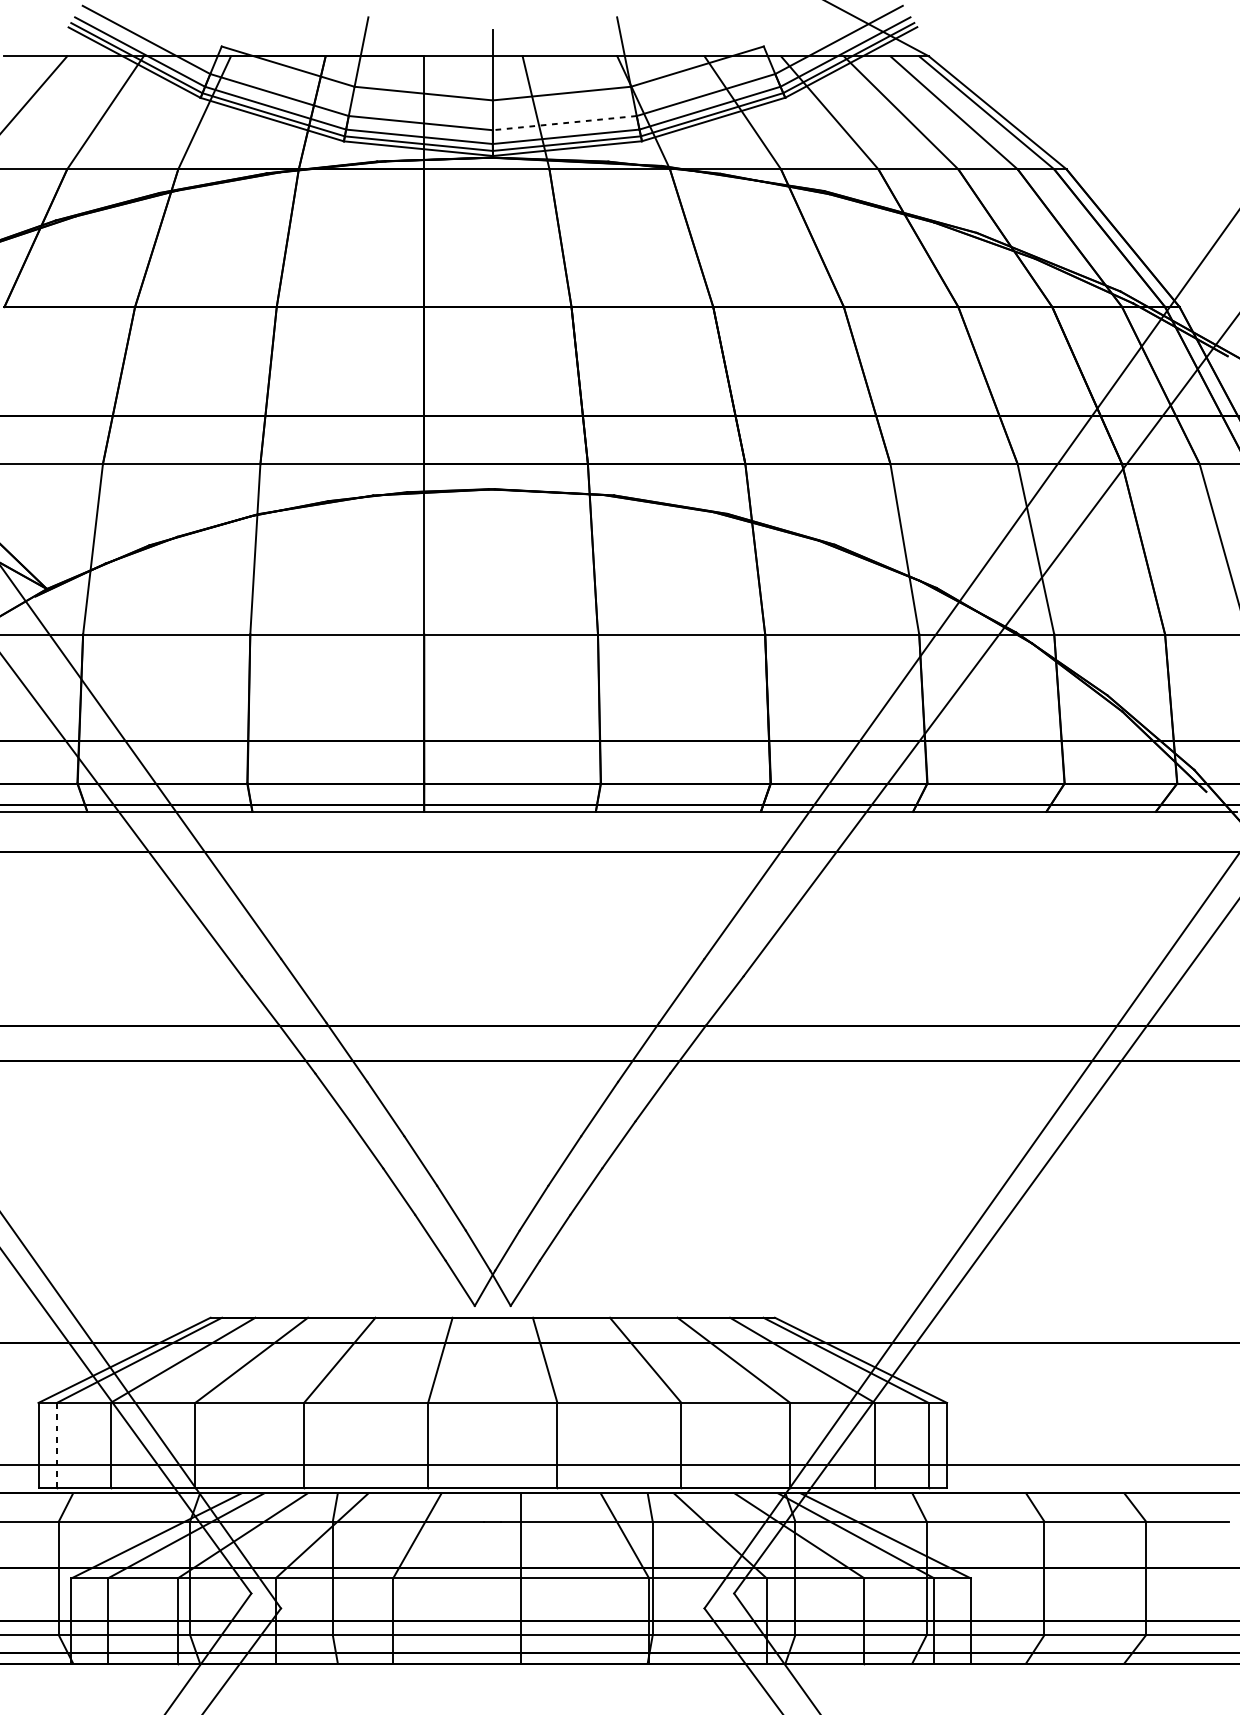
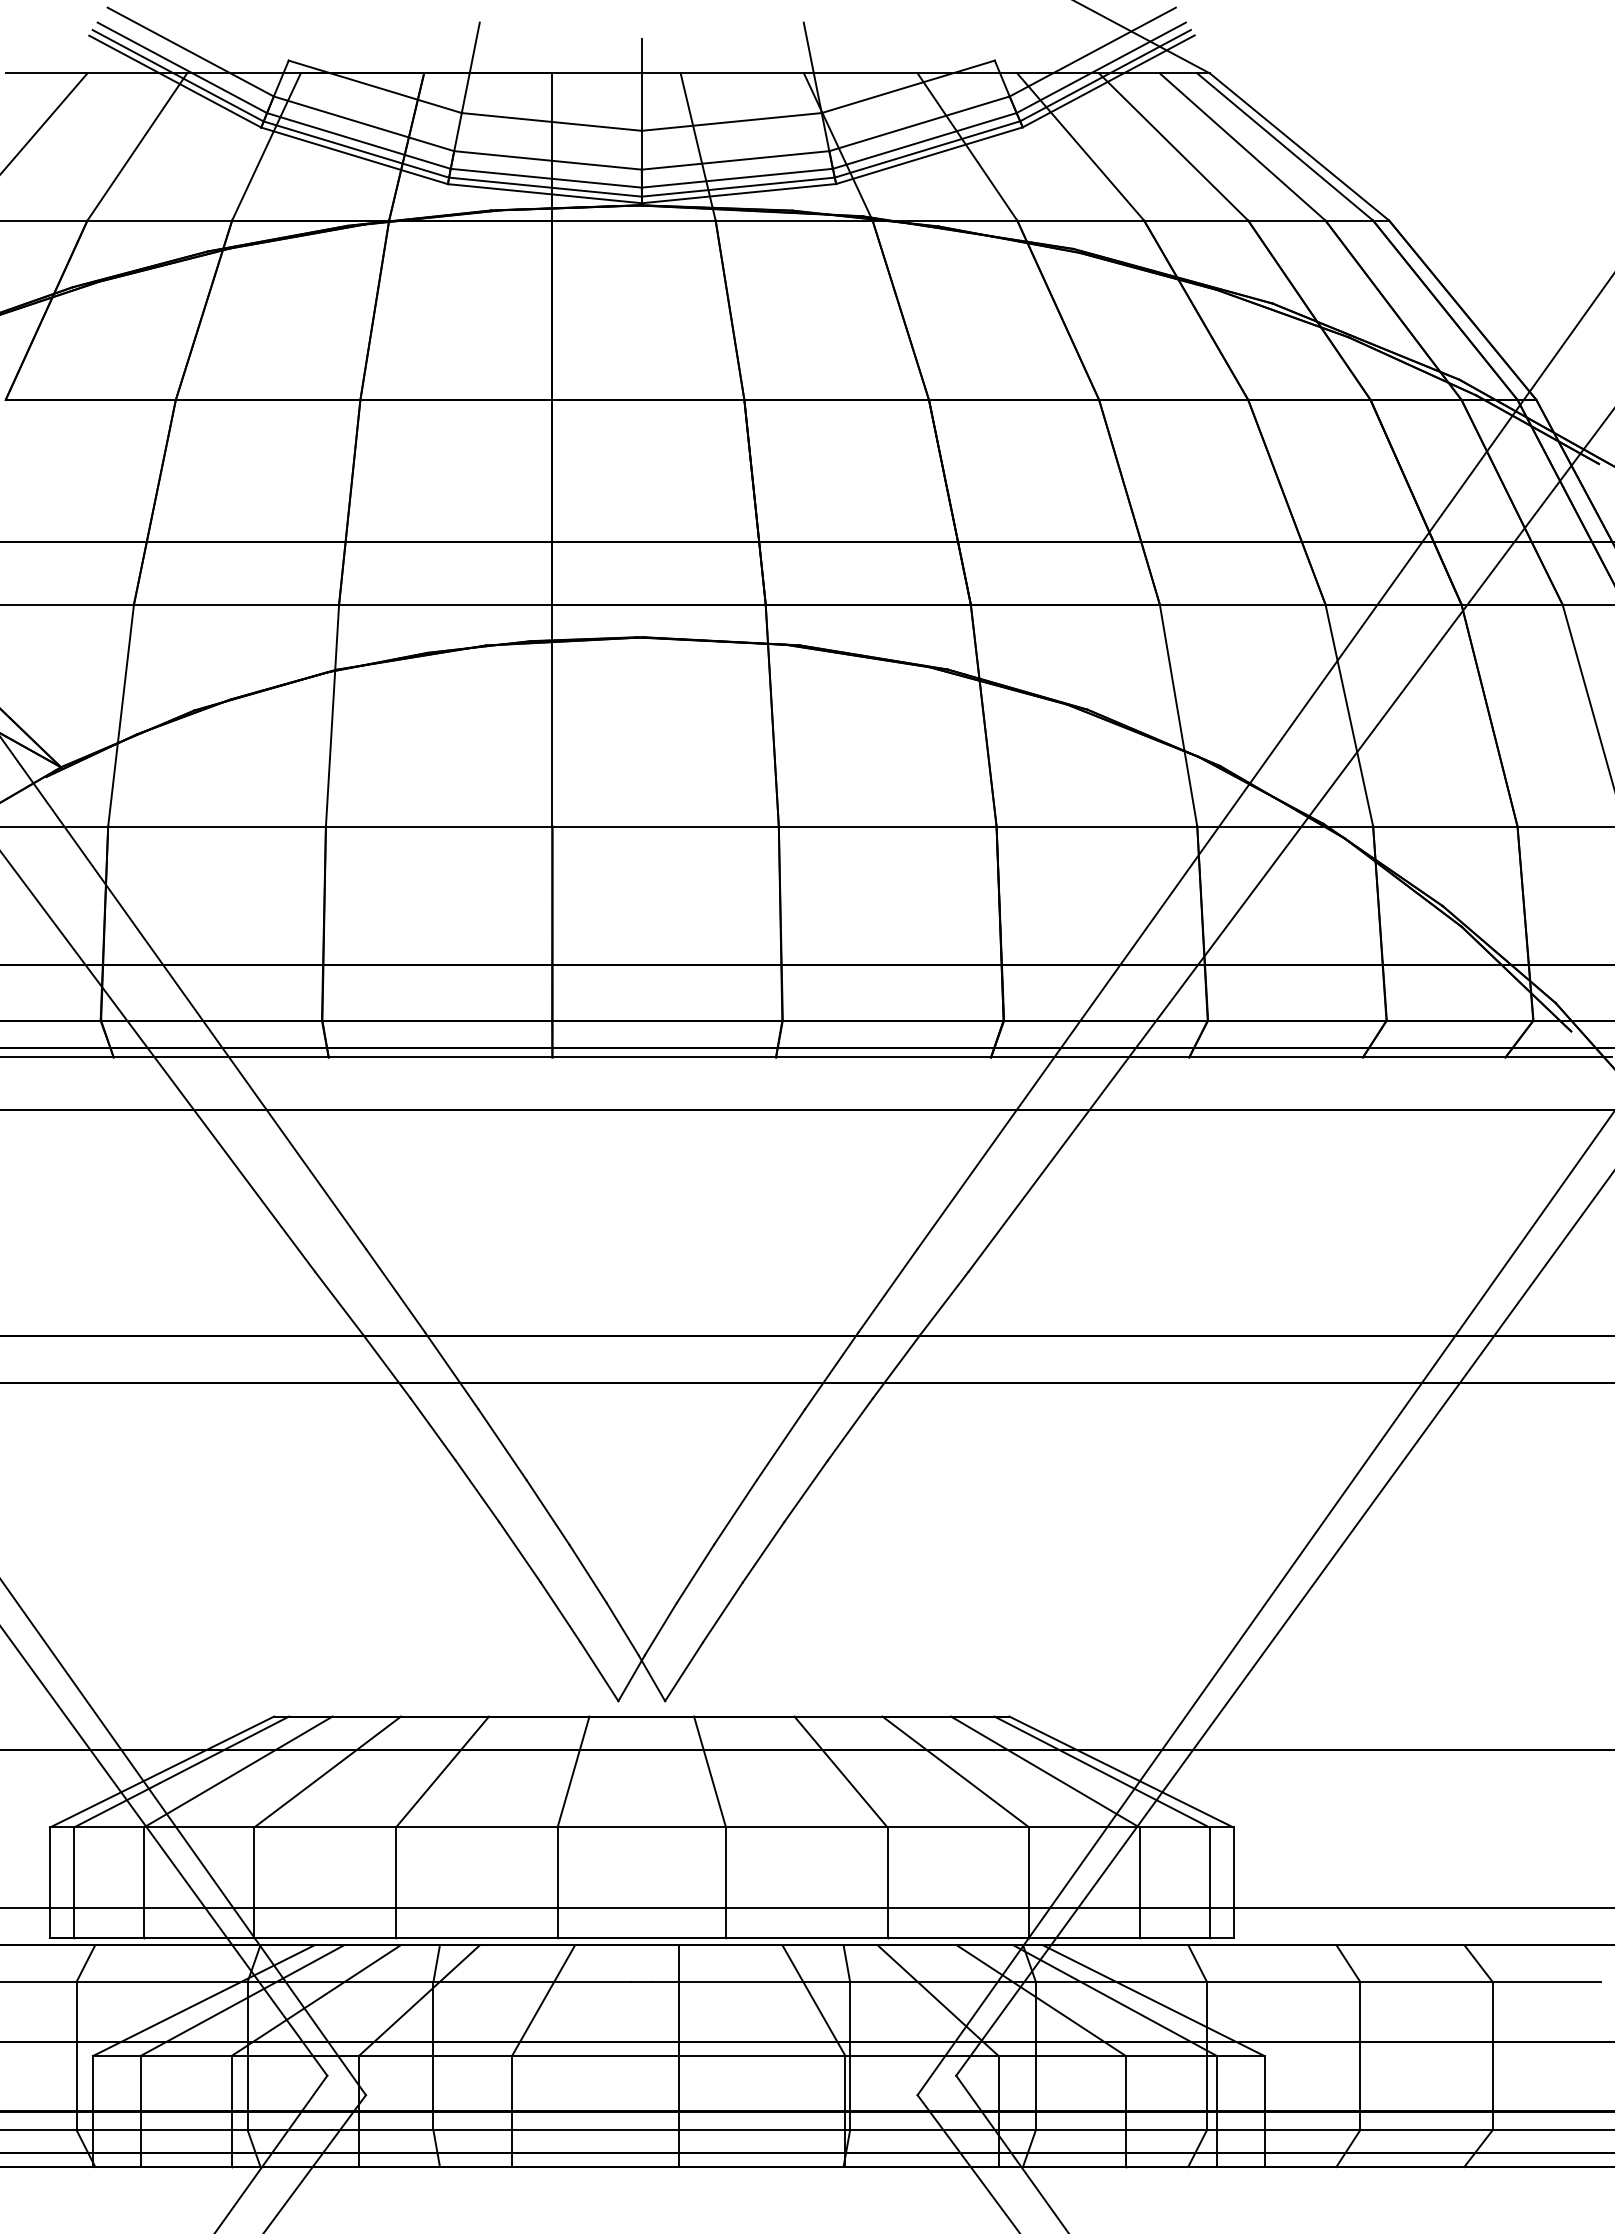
line: (564, 123) -> (735, 160), dashed -> solid
line: (57, 1445) -> (74, 1882), dashed -> solid

